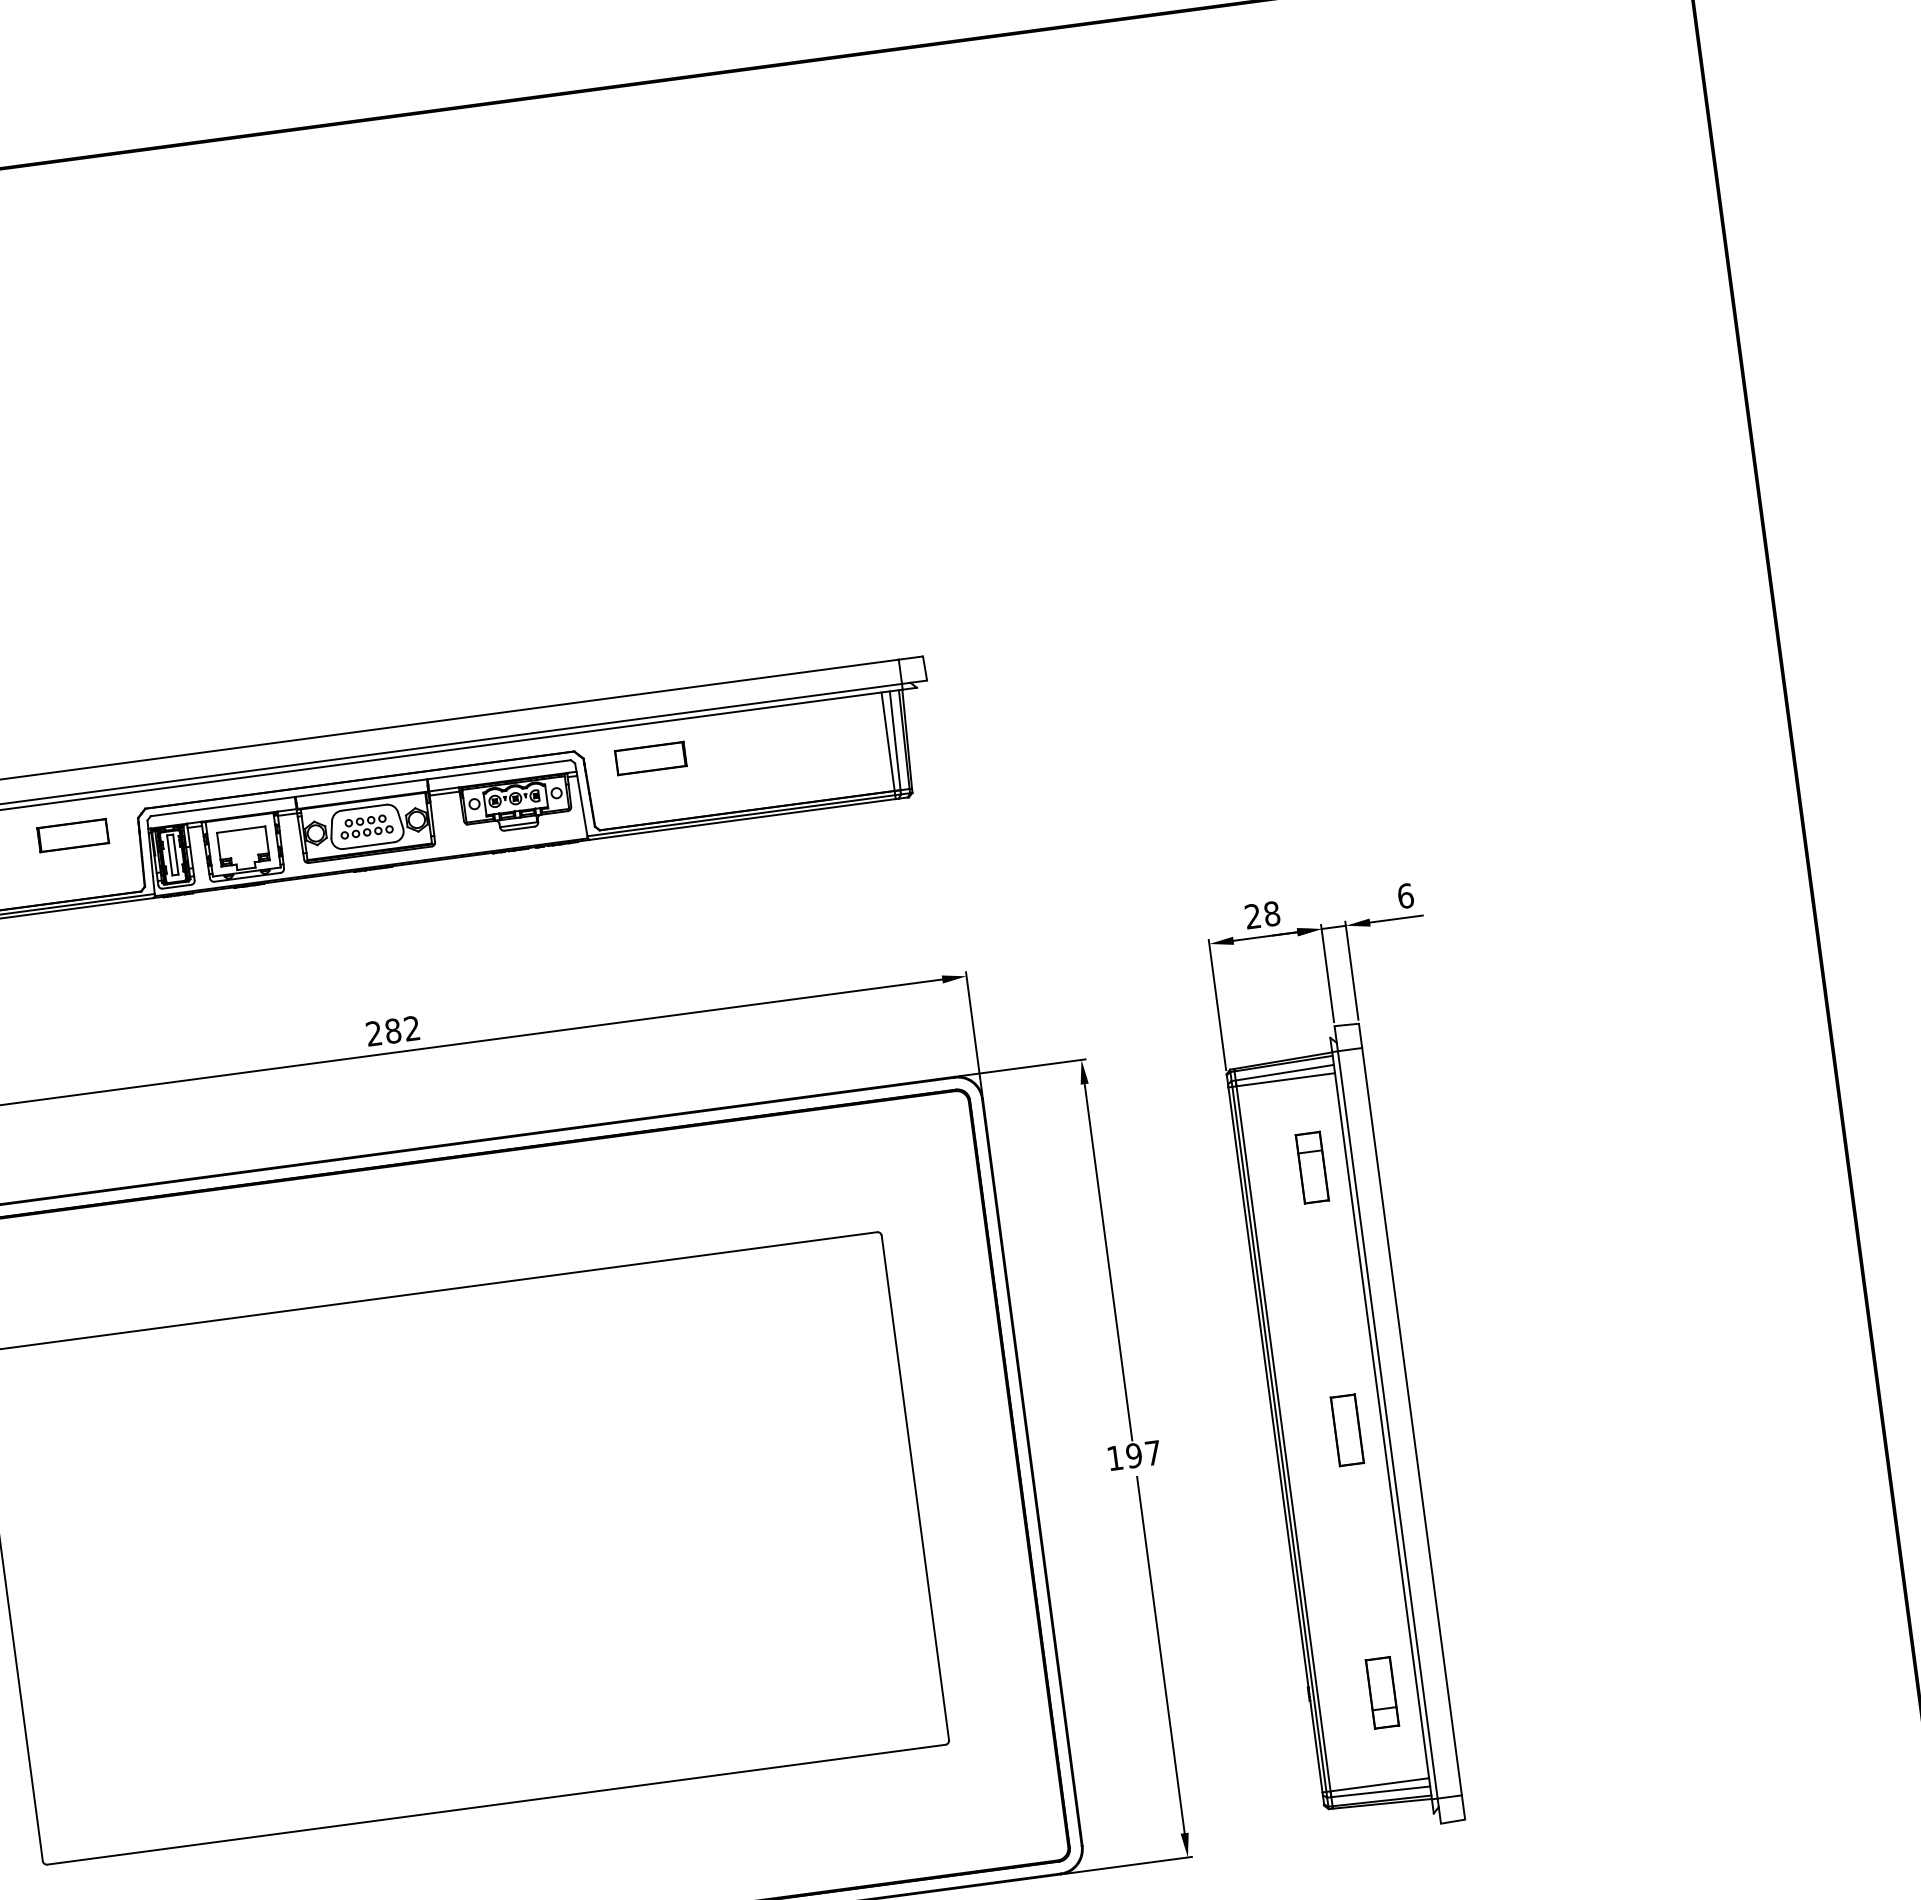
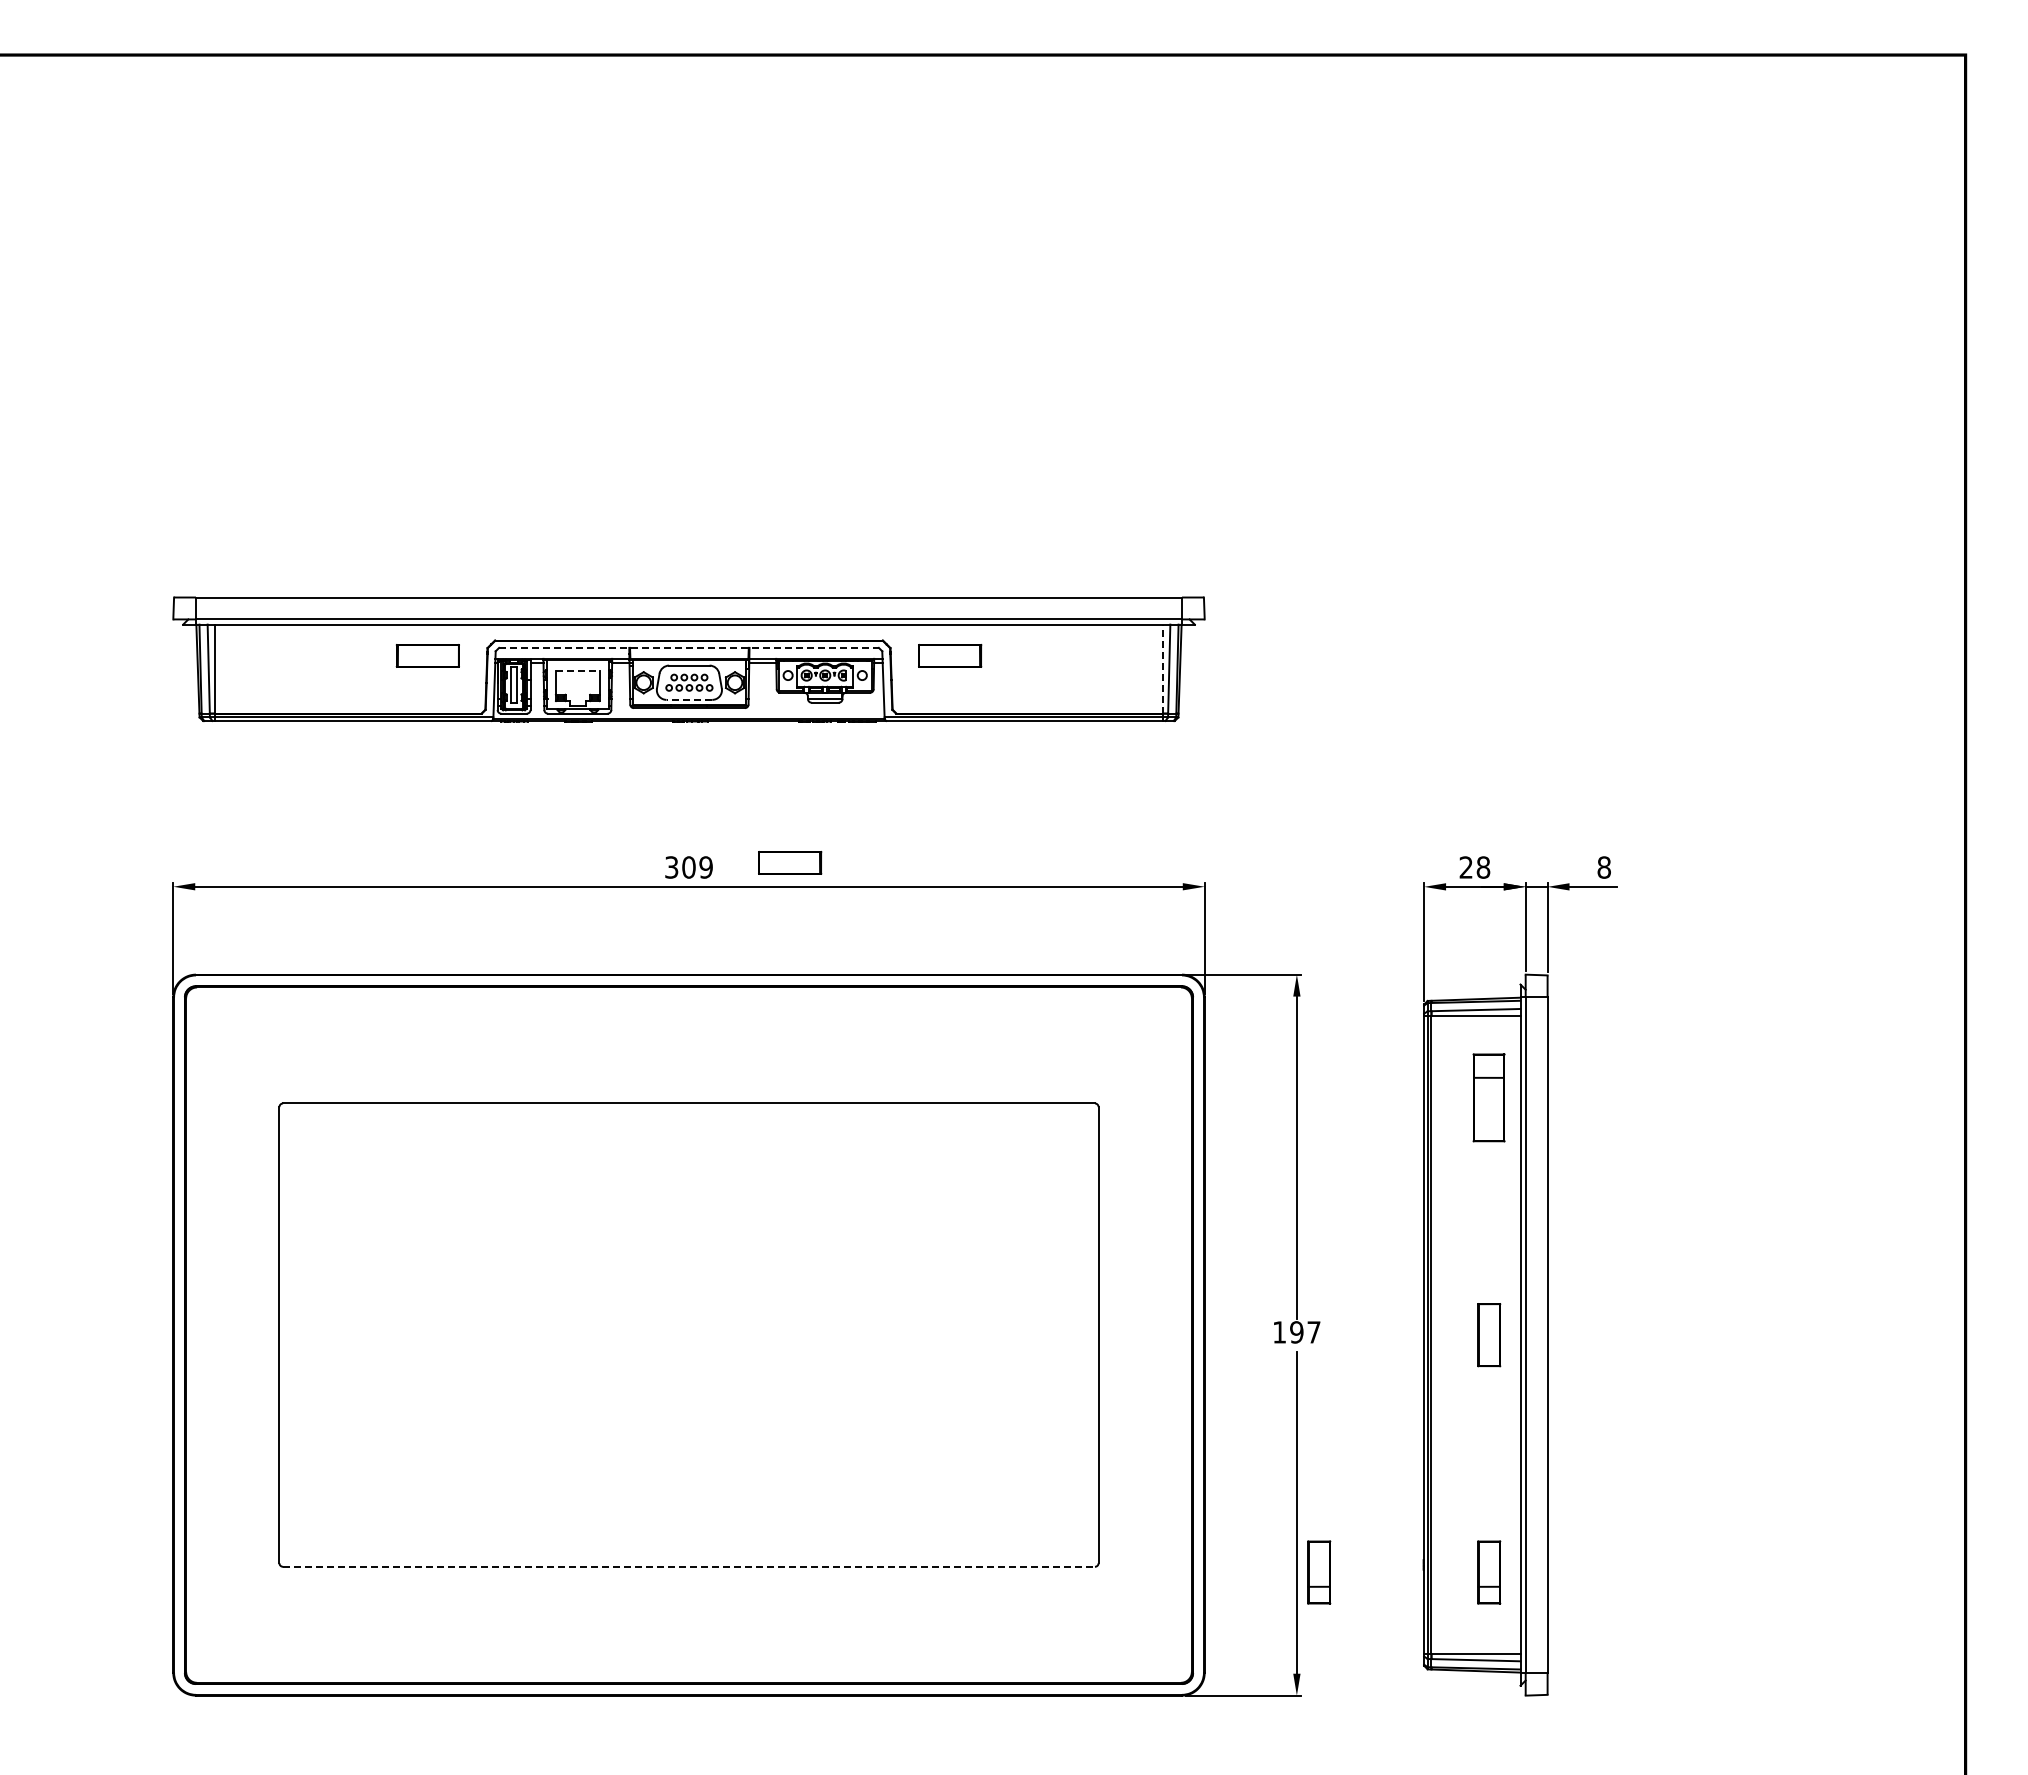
line: (887, 742) -> (1162, 669), solid -> dashed
line: (361, 787) -> (689, 647), solid -> dashed
line: (240, 829) -> (577, 670), solid -> dashed
line: (368, 845) -> (689, 699), solid -> dashed
text: (1405, 895) -> (1604, 867), 6 -> 8
part: (504, 1010) -> (790, 862), added
text: (392, 1031) -> (688, 867), 282 -> 309
part: (1312, 1167) -> (1489, 1097), size x1.4
part: (1194, 1717) -> (1319, 1572), added
line: (496, 1804) -> (689, 1566), solid -> dashed

